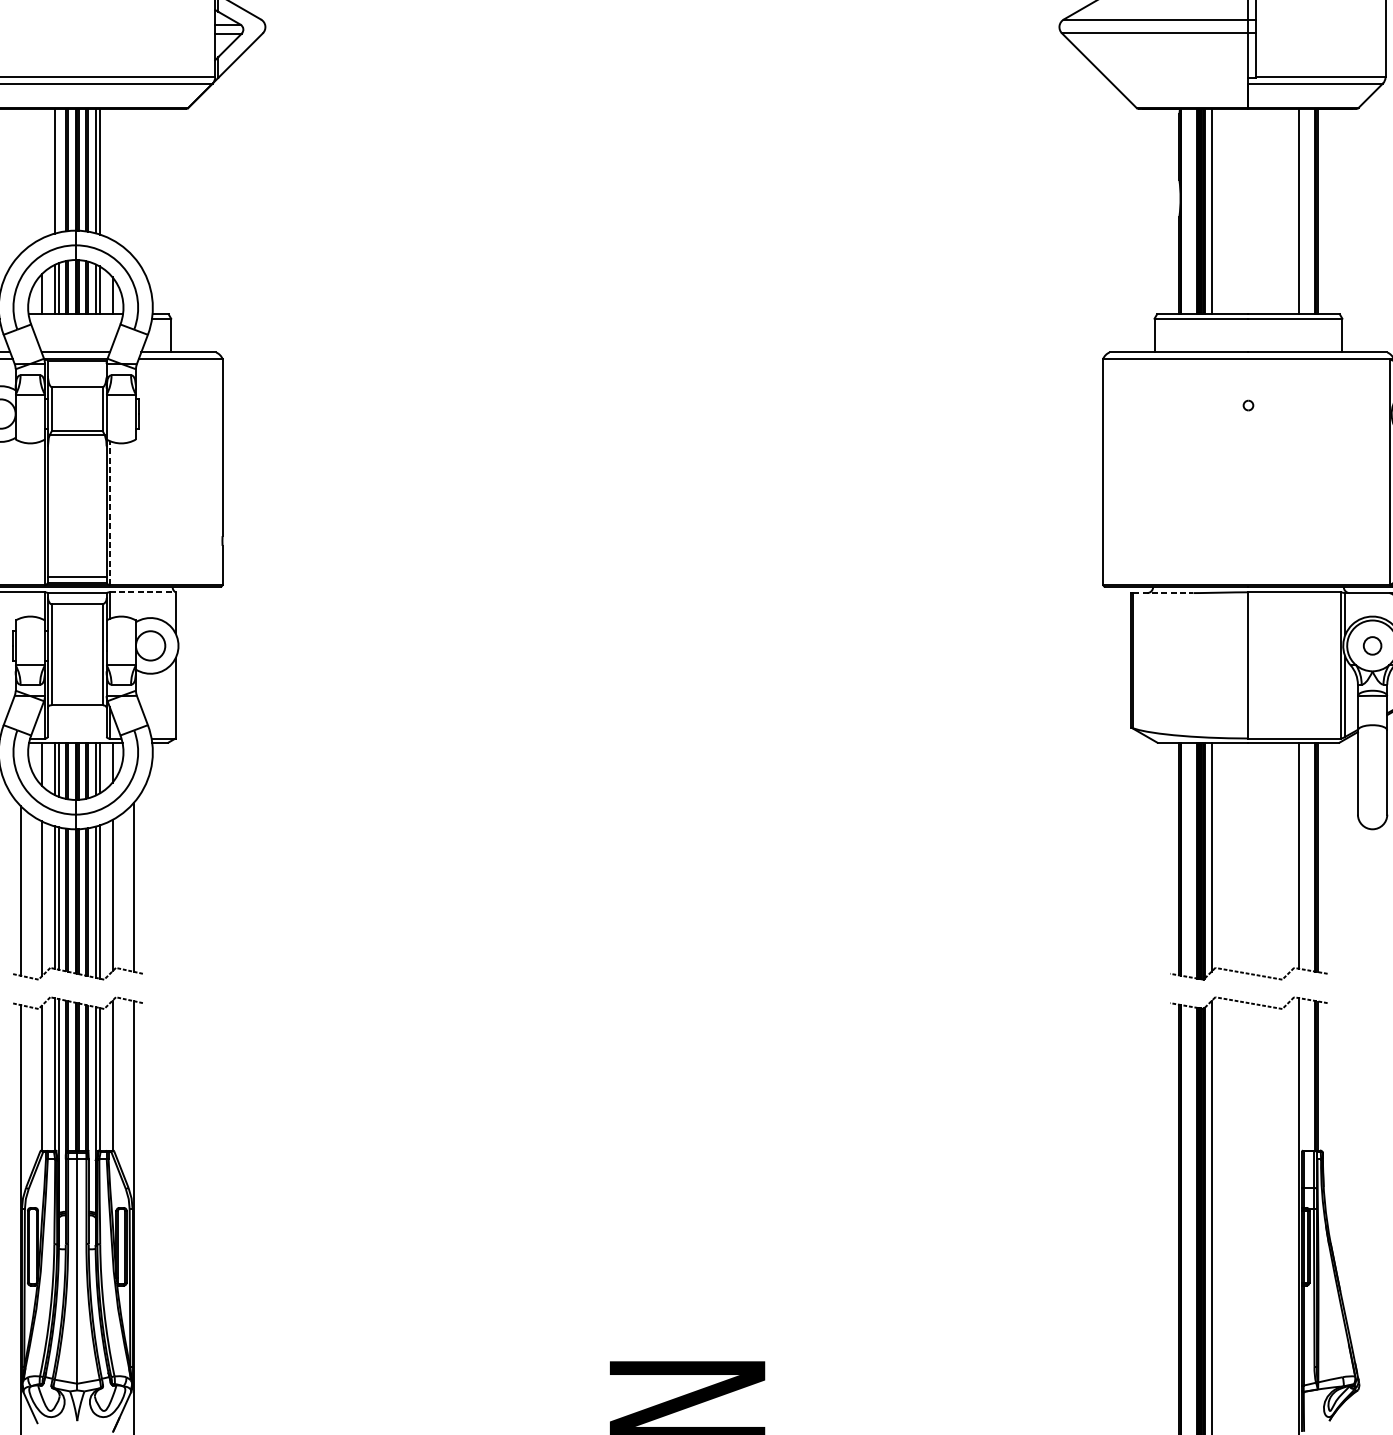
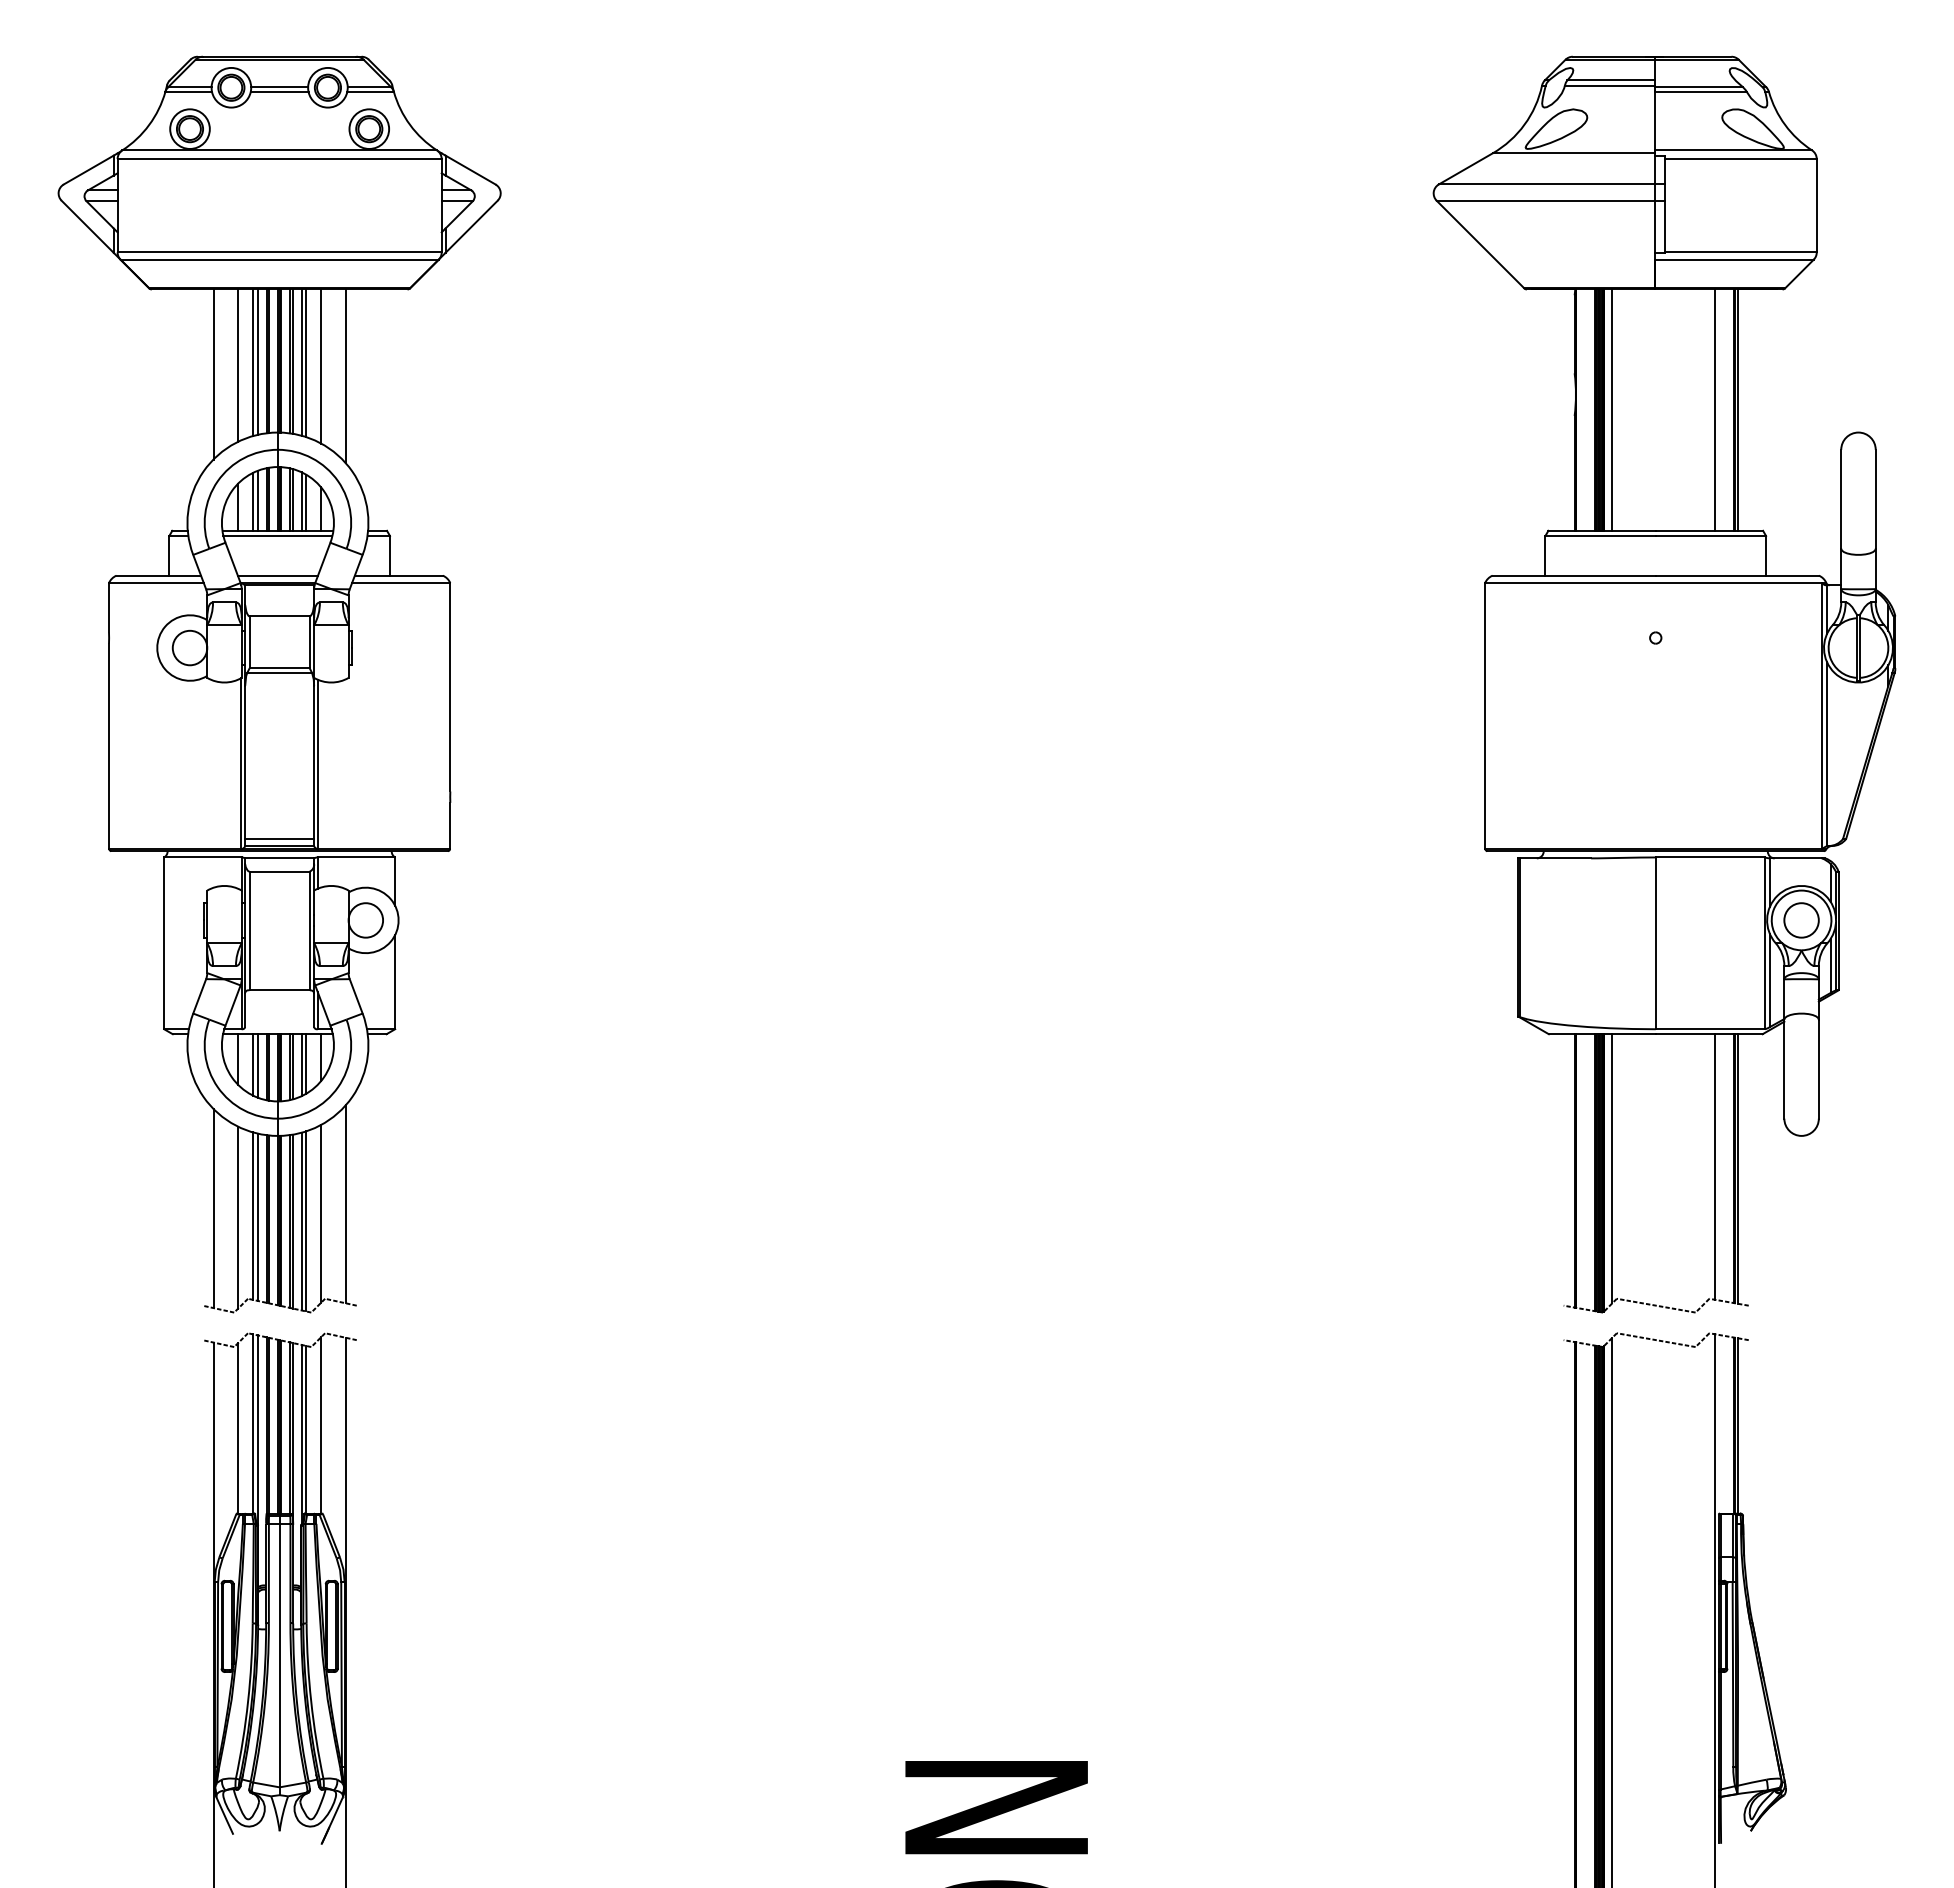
line: (58, 170) -> (257, 361), added
line: (42, 173) -> (238, 365), added
line: (112, 174) -> (321, 366), added
line: (20, 181) -> (213, 374), added
line: (133, 182) -> (345, 376), added
line: (75, 319) -> (277, 536), added
line: (110, 513) -> (318, 764), dashed -> solid
line: (142, 592) -> (356, 857), dashed -> solid
line: (1164, 593) -> (1556, 858), dashed -> solid
circle: (1372, 645) -> (1801, 920), size x1.67

